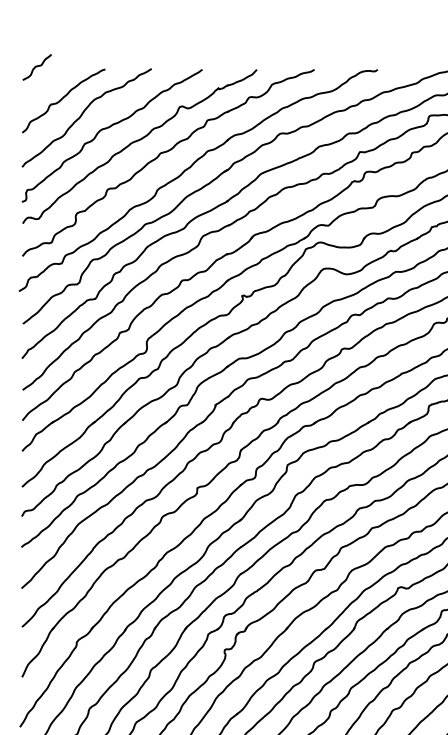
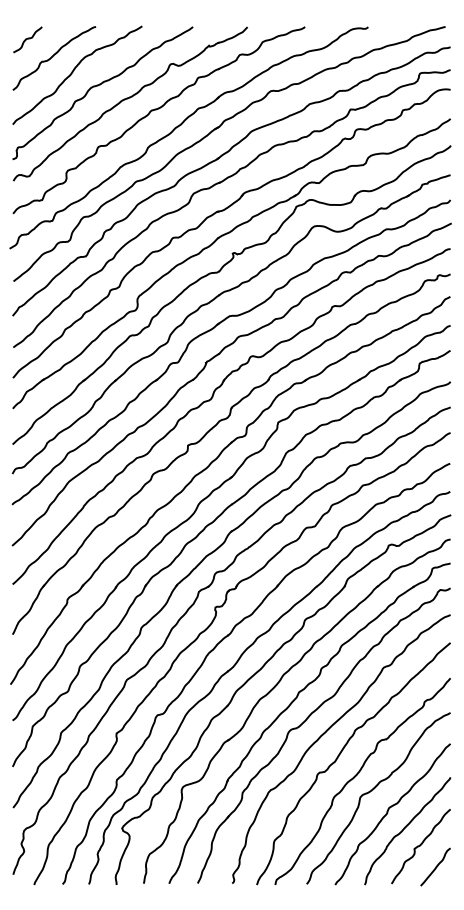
curve: (36, 67) -> (27, 39), moved

